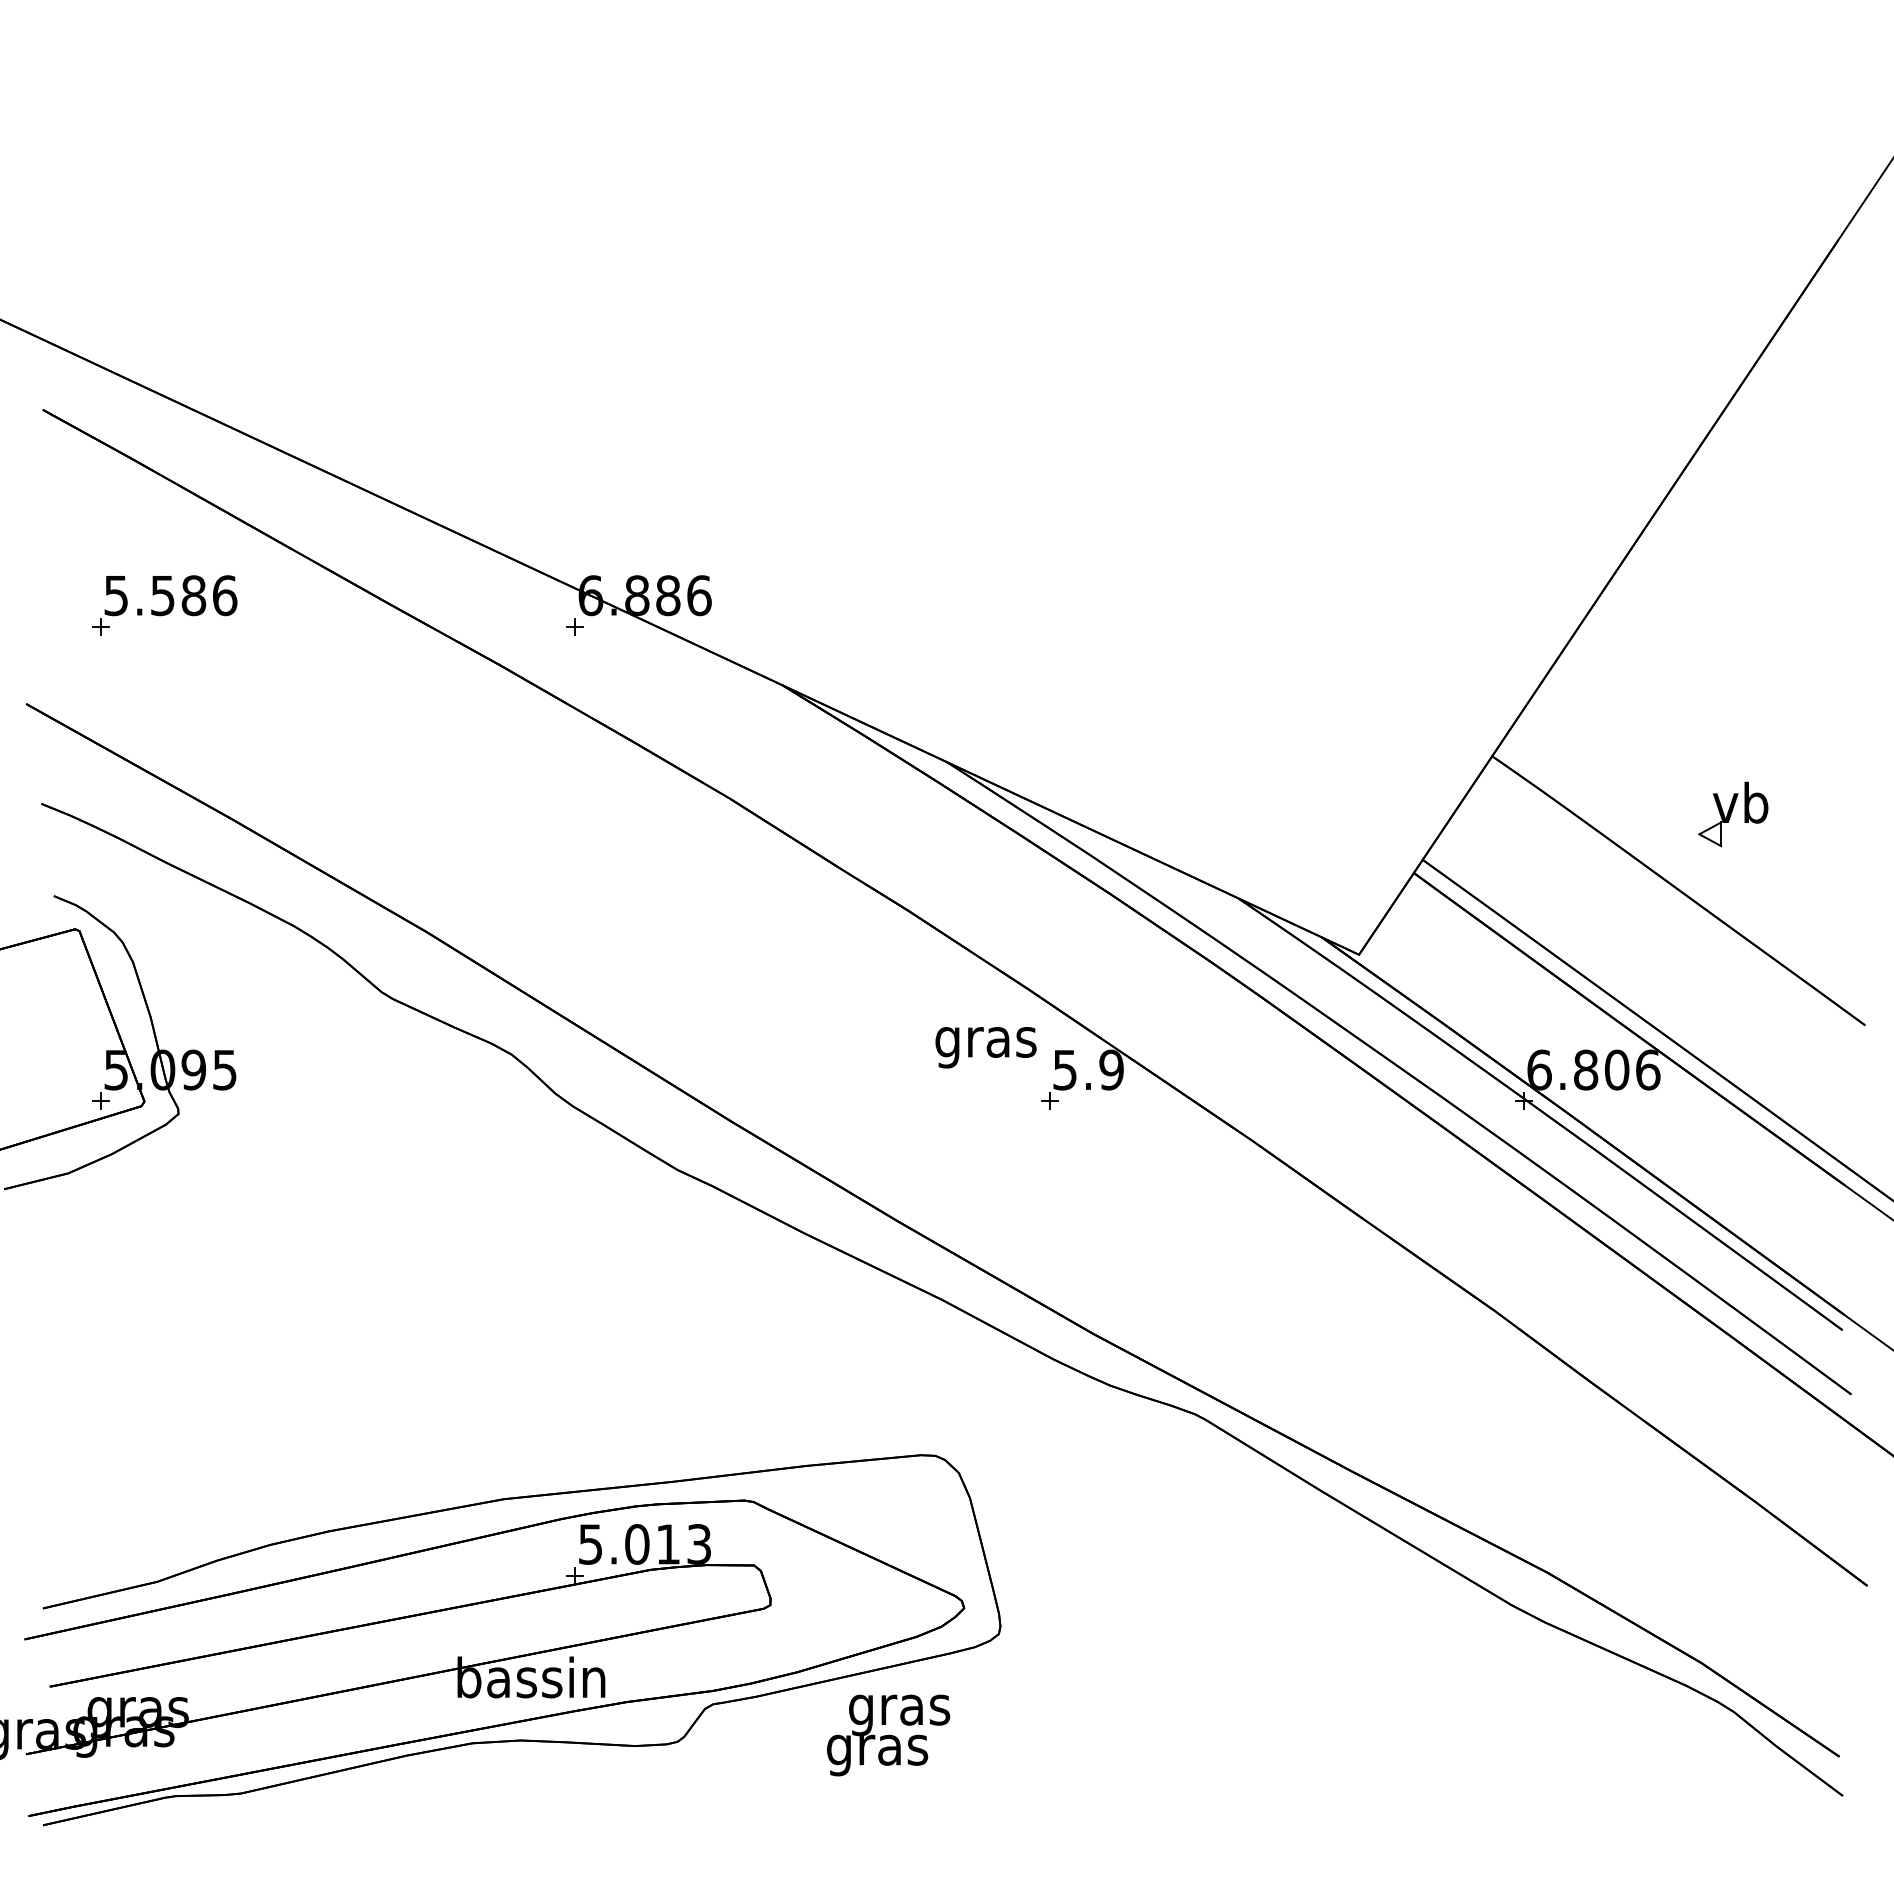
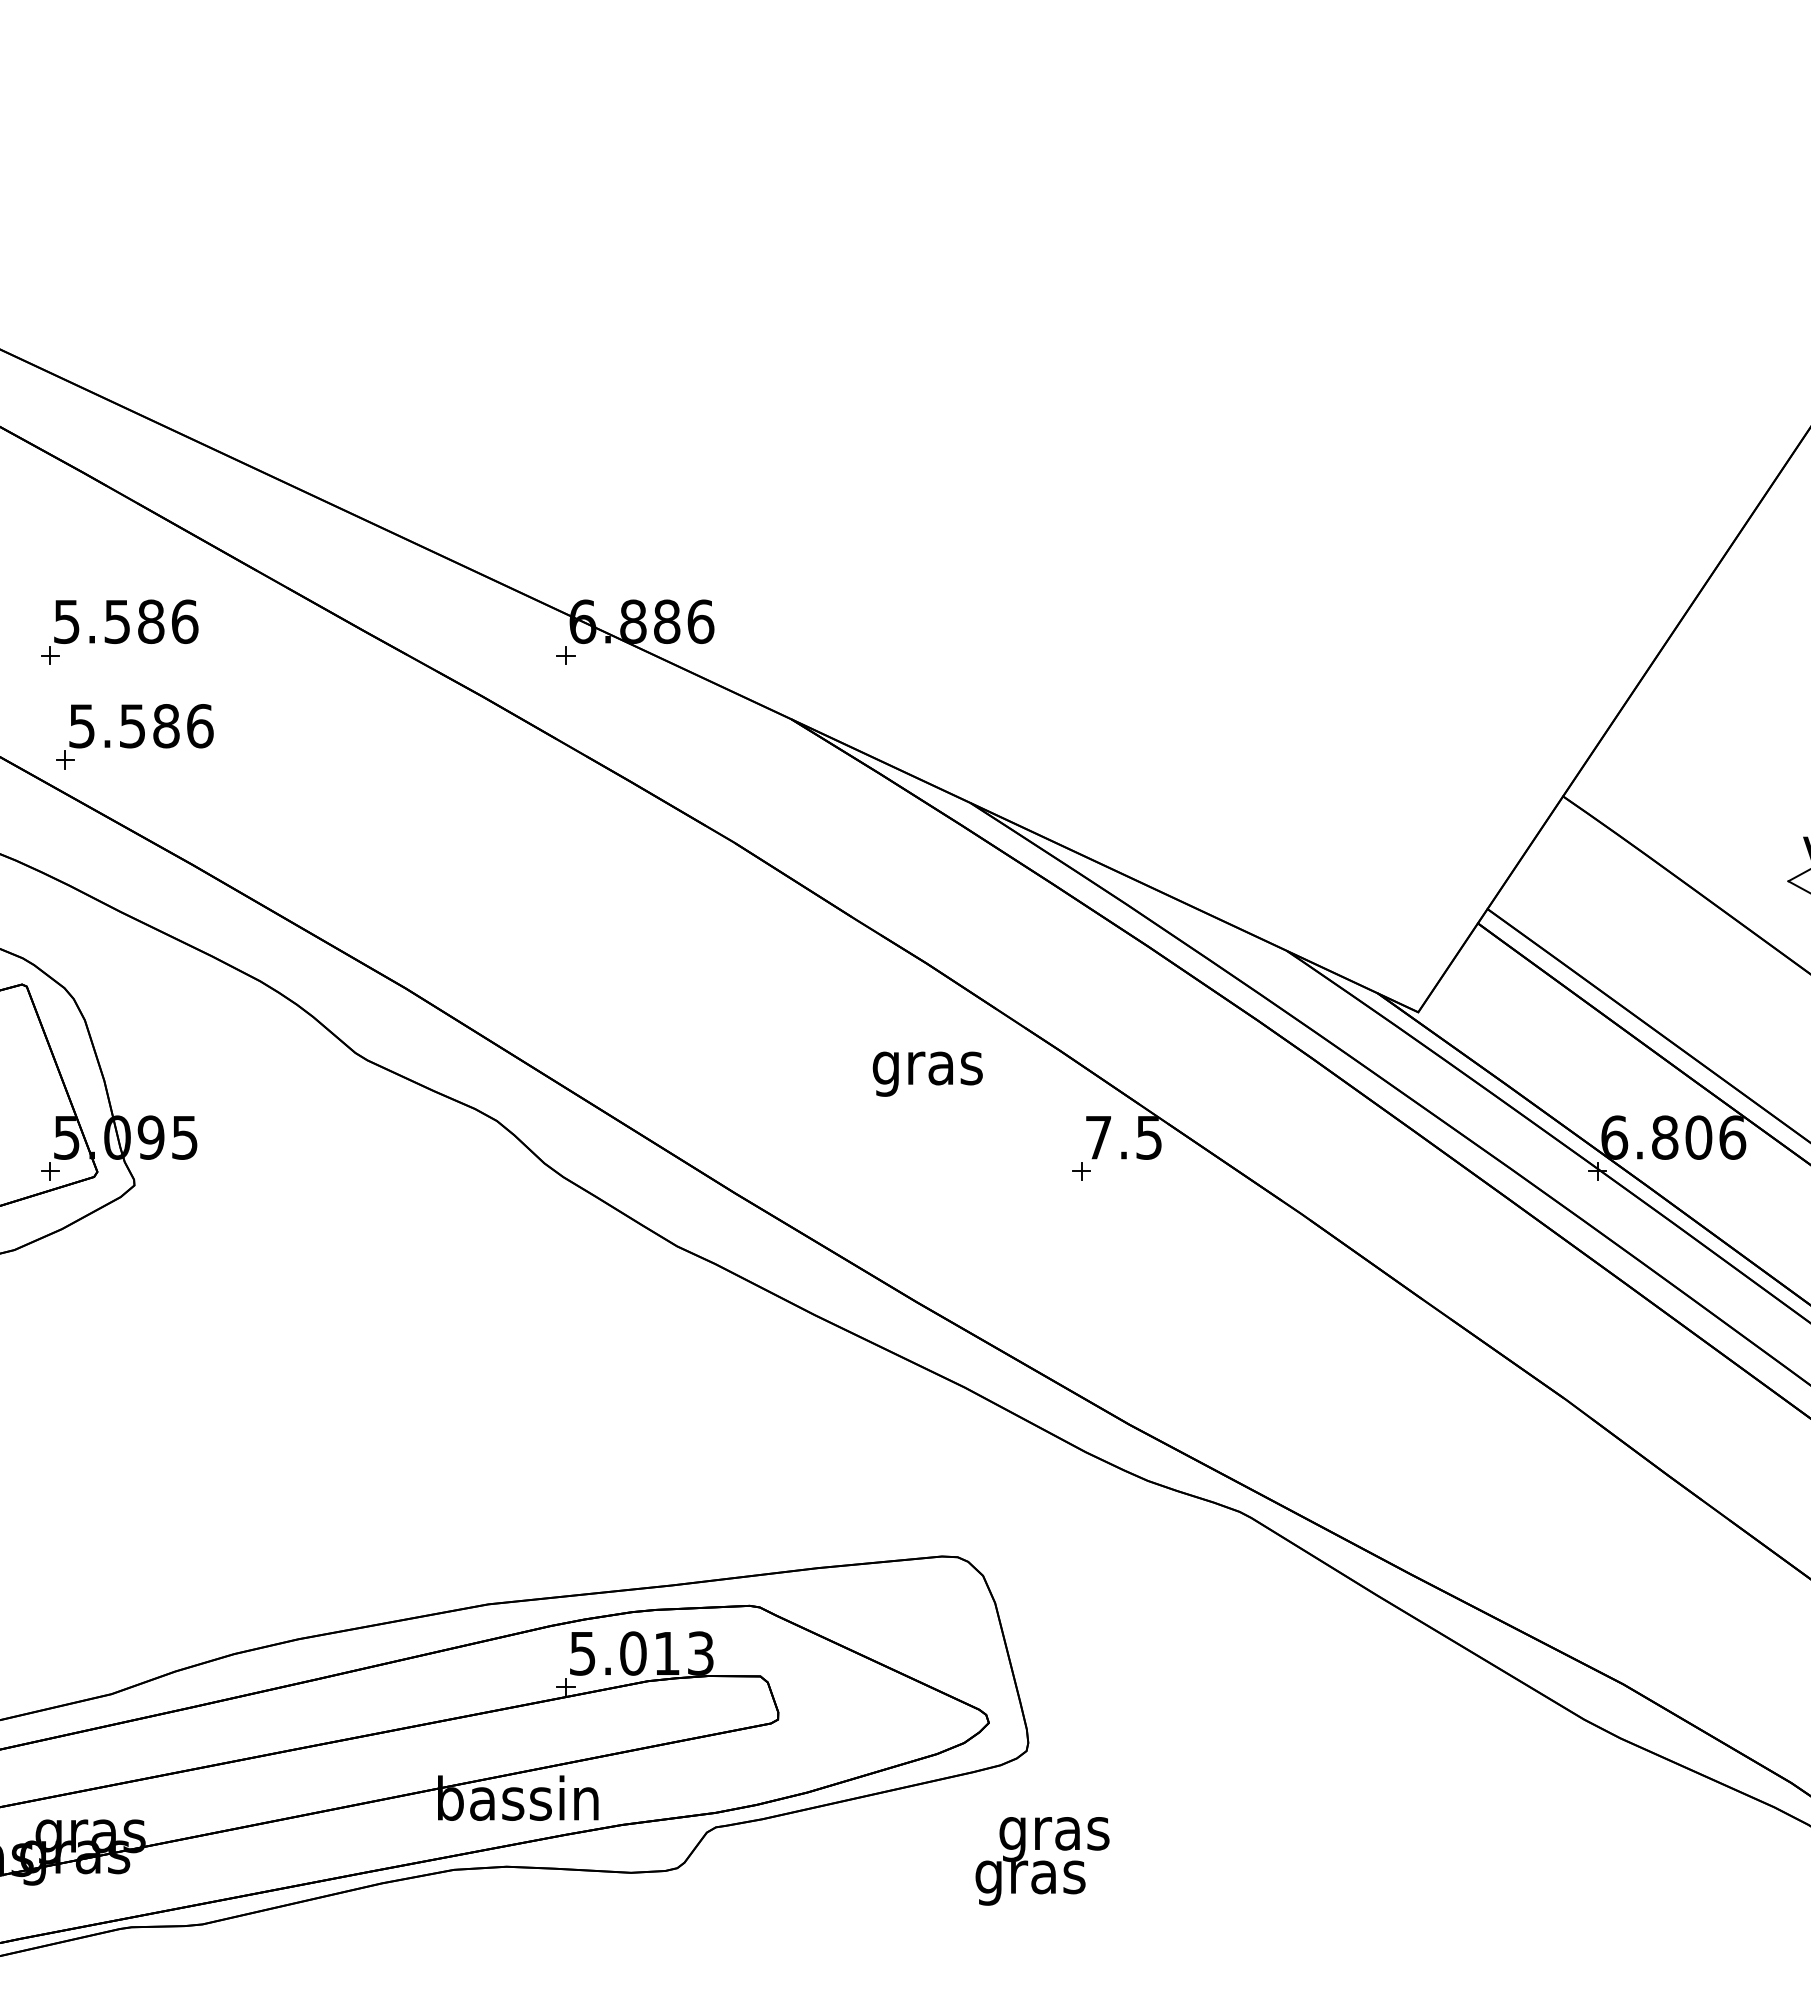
part: (178, 701) -> (134, 736), added
text: (985, 1047) -> (927, 1073), moved
text: (1088, 1069) -> (1124, 1137), 5.9 -> 7.5
text: (888, 1735) -> (1042, 1861), moved

